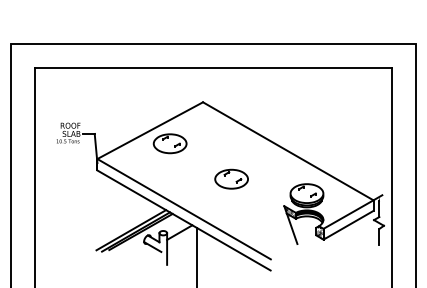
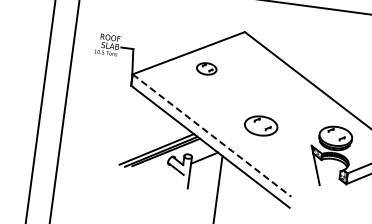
part: (169, 143) -> (206, 68), size x0.6
part: (231, 178) -> (261, 125), moved
line: (184, 209) -> (212, 135), solid -> dashed

